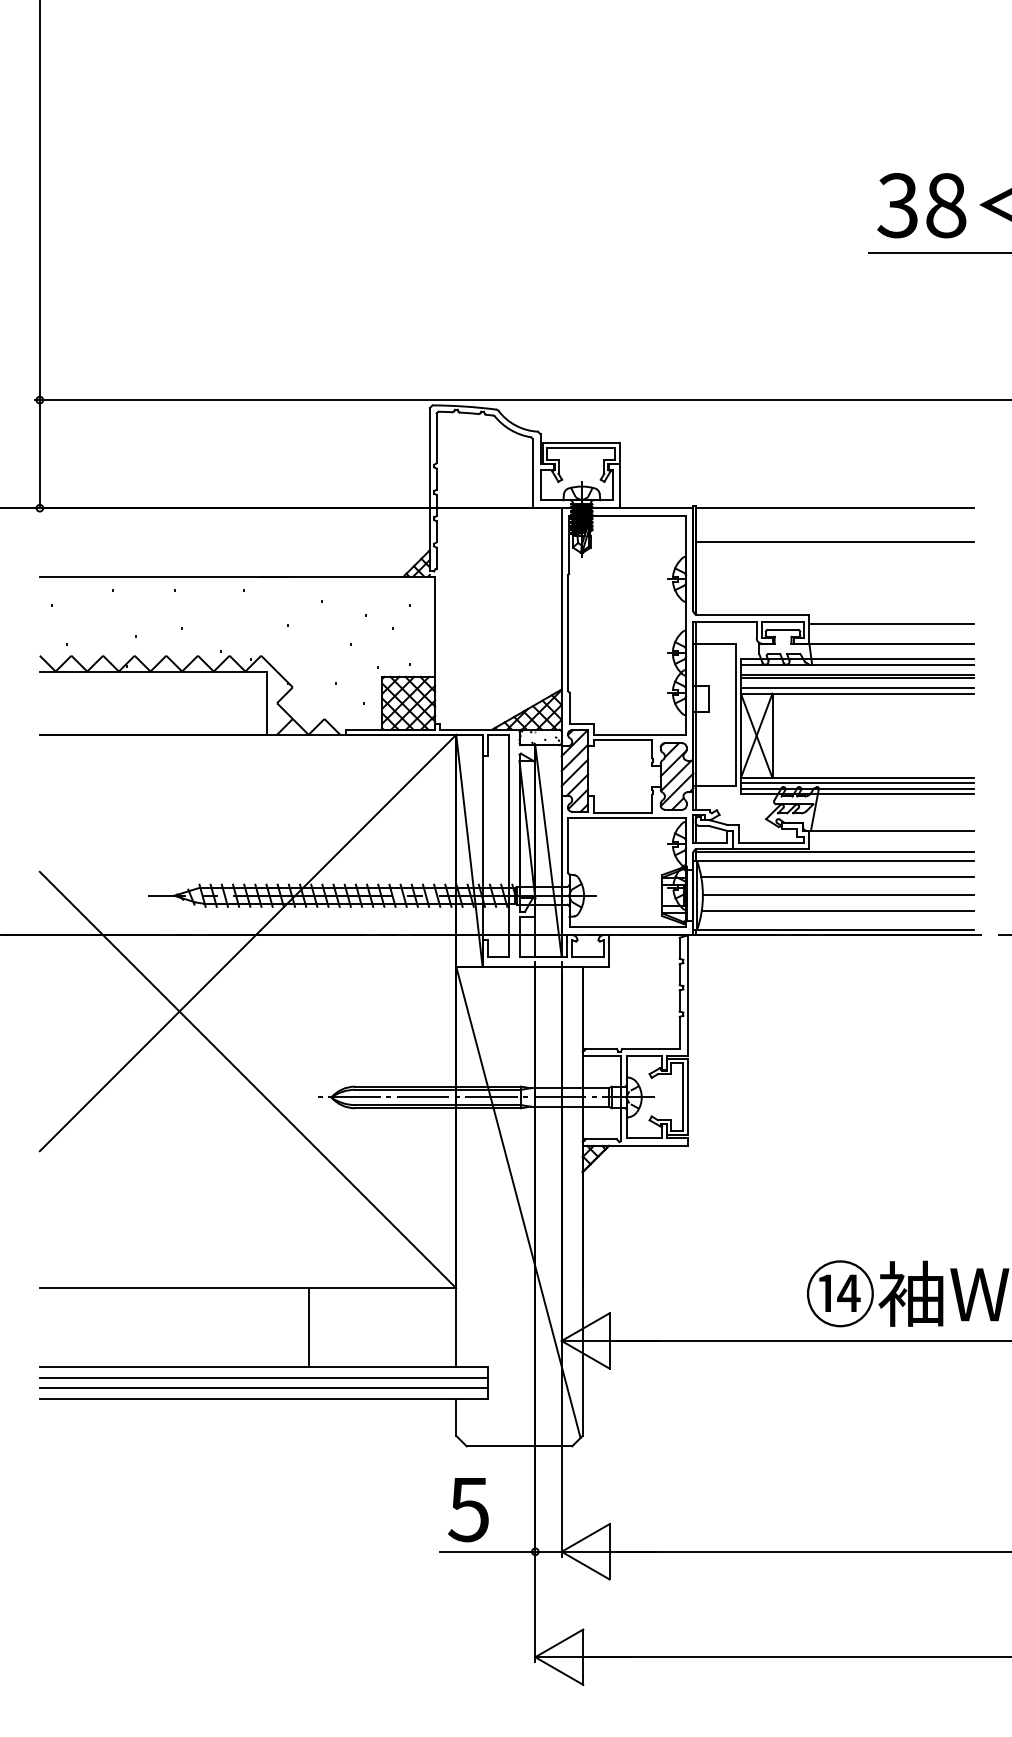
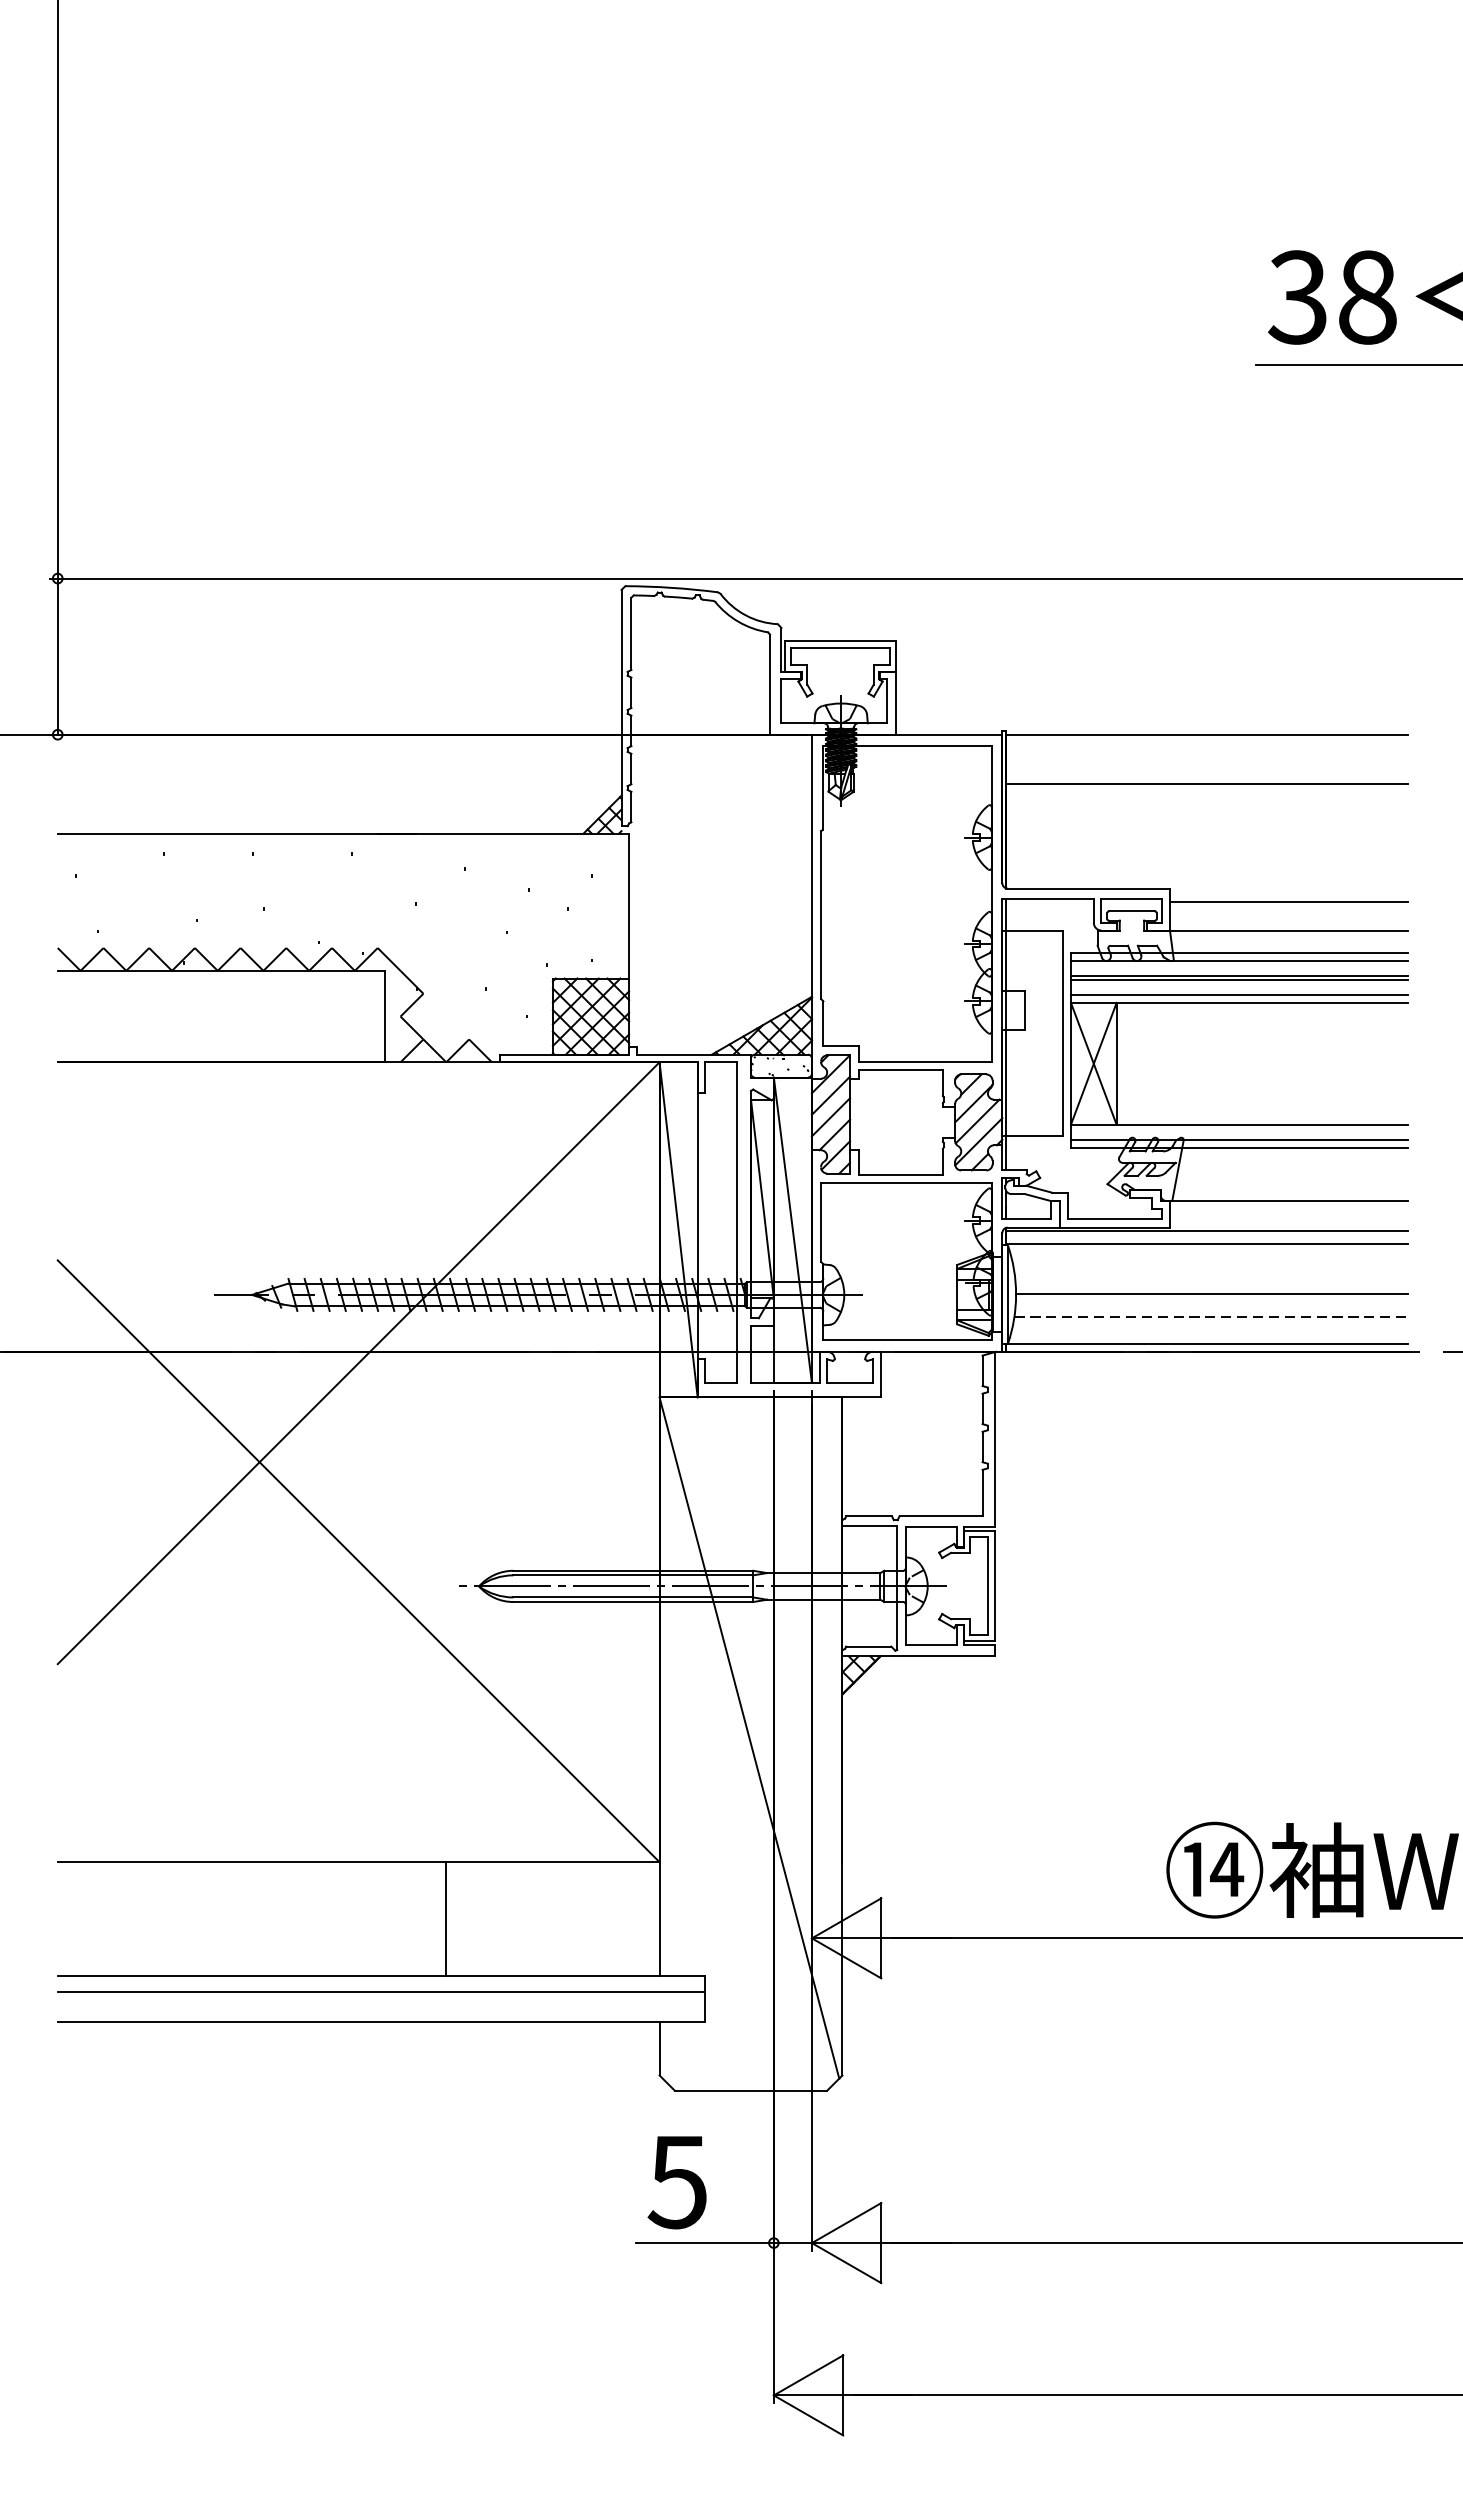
line: (856, 783) -> (1238, 1132), removed
line: (837, 876) -> (1210, 1267), removed
line: (838, 910) -> (1212, 1316), solid -> dashed
line: (263, 1388) -> (381, 2007), removed

